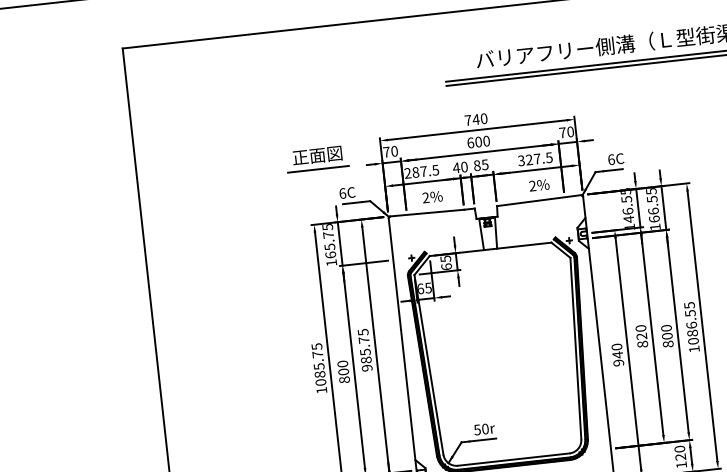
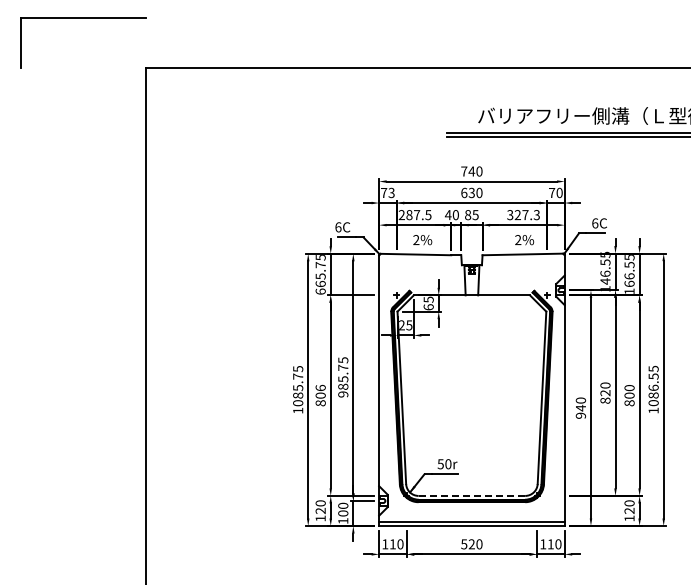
text: (478, 141) -> (471, 192), 600 -> 630
text: (394, 150) -> (391, 192), 70 -> 73
text: (548, 157) -> (536, 214), 327.5 -> 327.3
part: (316, 159) -> (317, 192), removed
text: (331, 262) -> (320, 291), 165.75 -> 665.75
text: (420, 289) -> (401, 325), 65 -> 25
text: (342, 363) -> (320, 387), 800 -> 806
line: (513, 459) -> (471, 495), solid -> dashed

